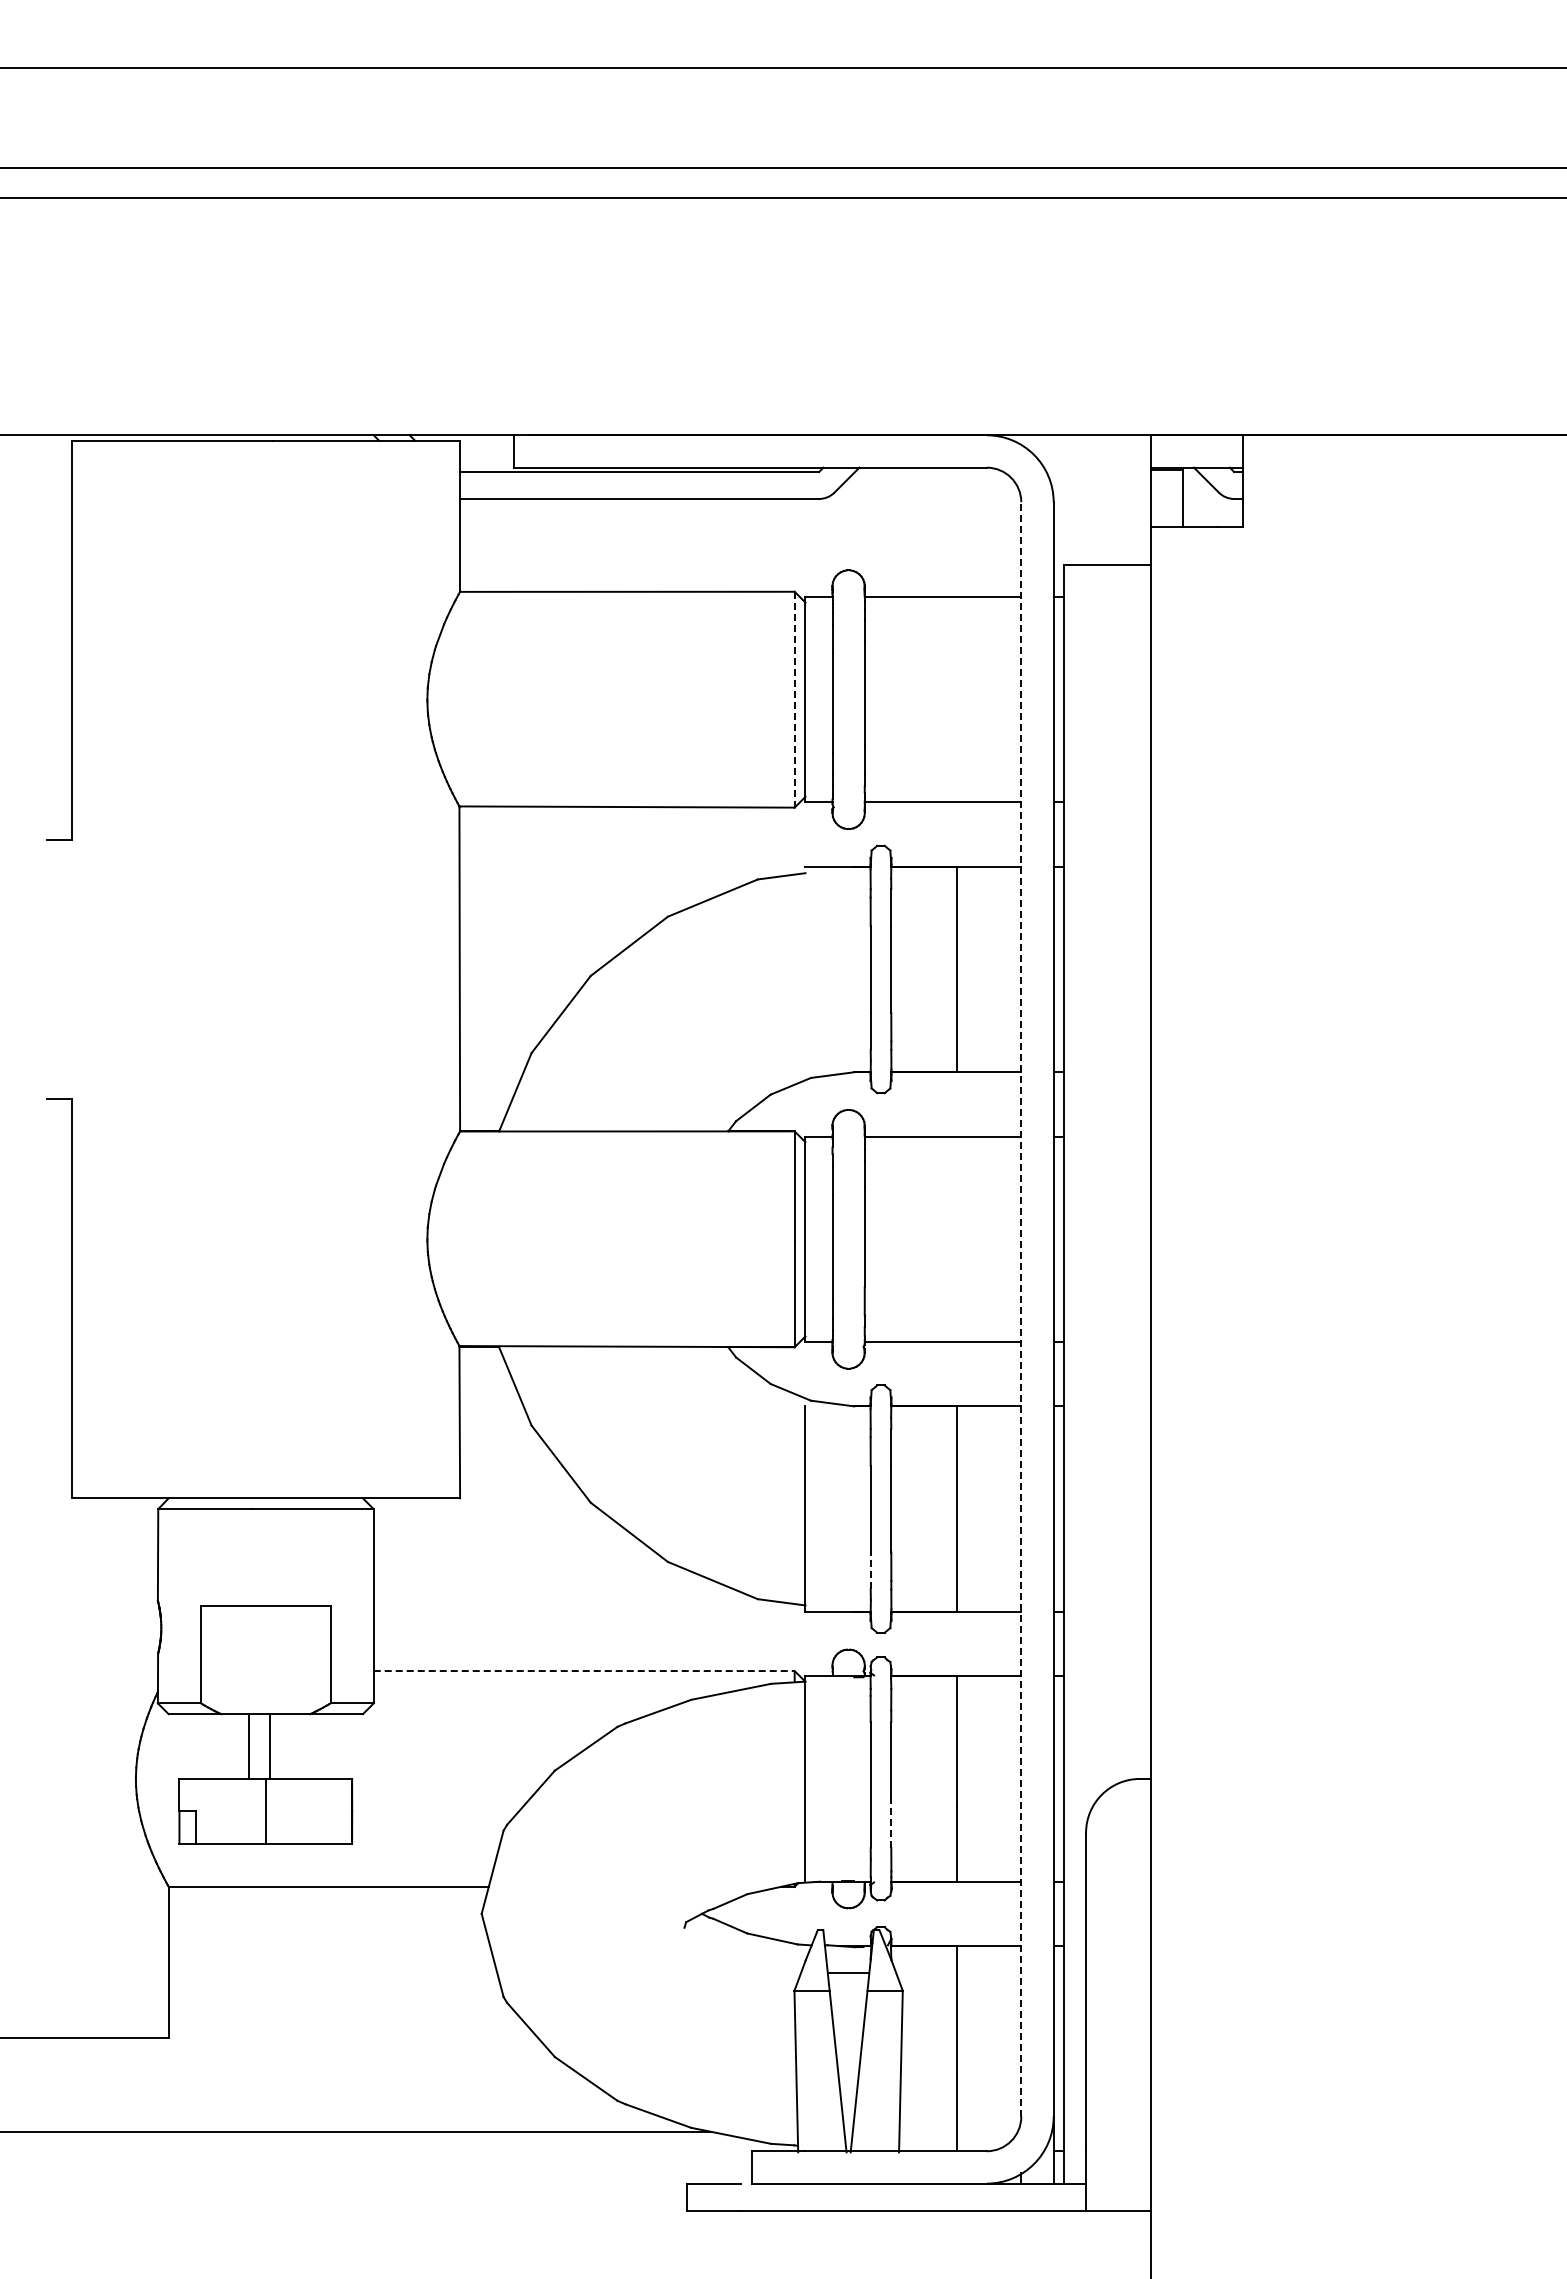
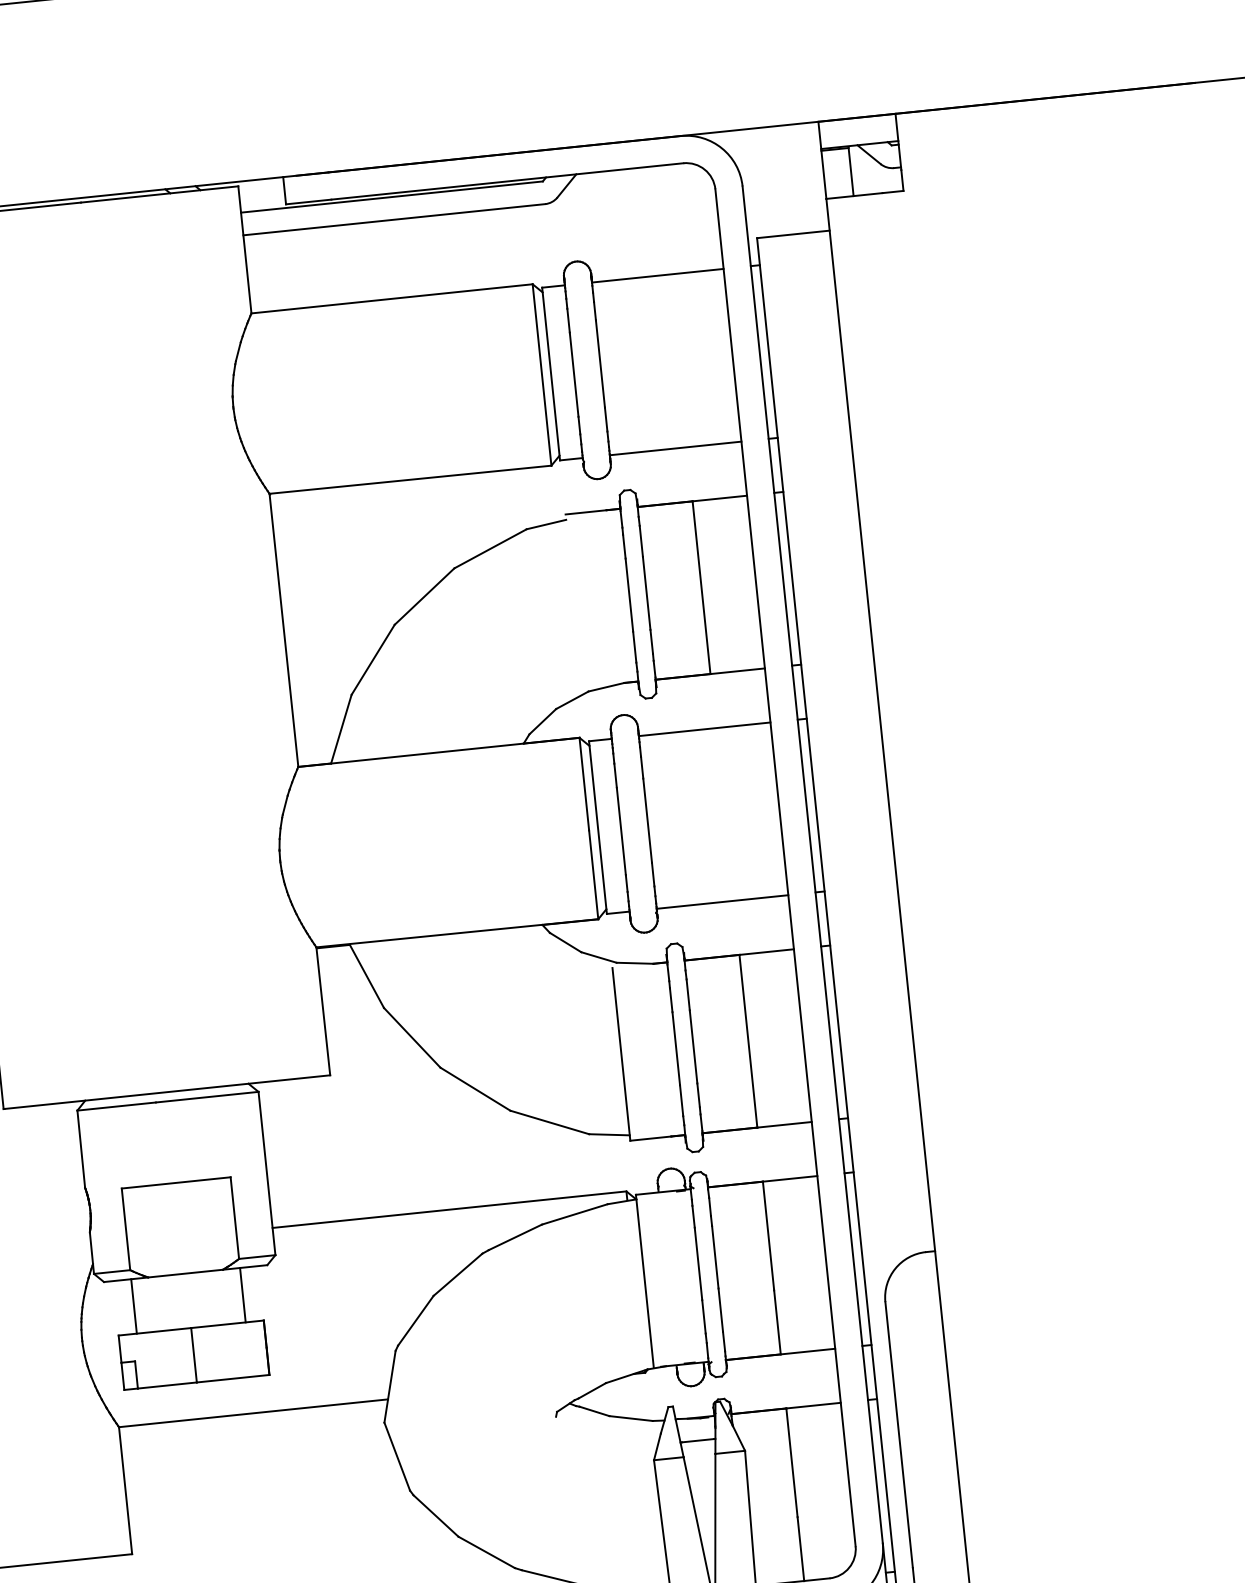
line: (794, 699) -> (541, 374), dashed -> solid
line: (1021, 1308) -> (785, 866), dashed -> solid
line: (870, 1570) -> (681, 1100), dashed -> solid
line: (584, 1671) -> (449, 1210), dashed -> solid
line: (249, 1746) -> (134, 1306), moved
line: (269, 1746) -> (242, 1295), moved
line: (891, 1822) -> (720, 1310), dashed -> solid

